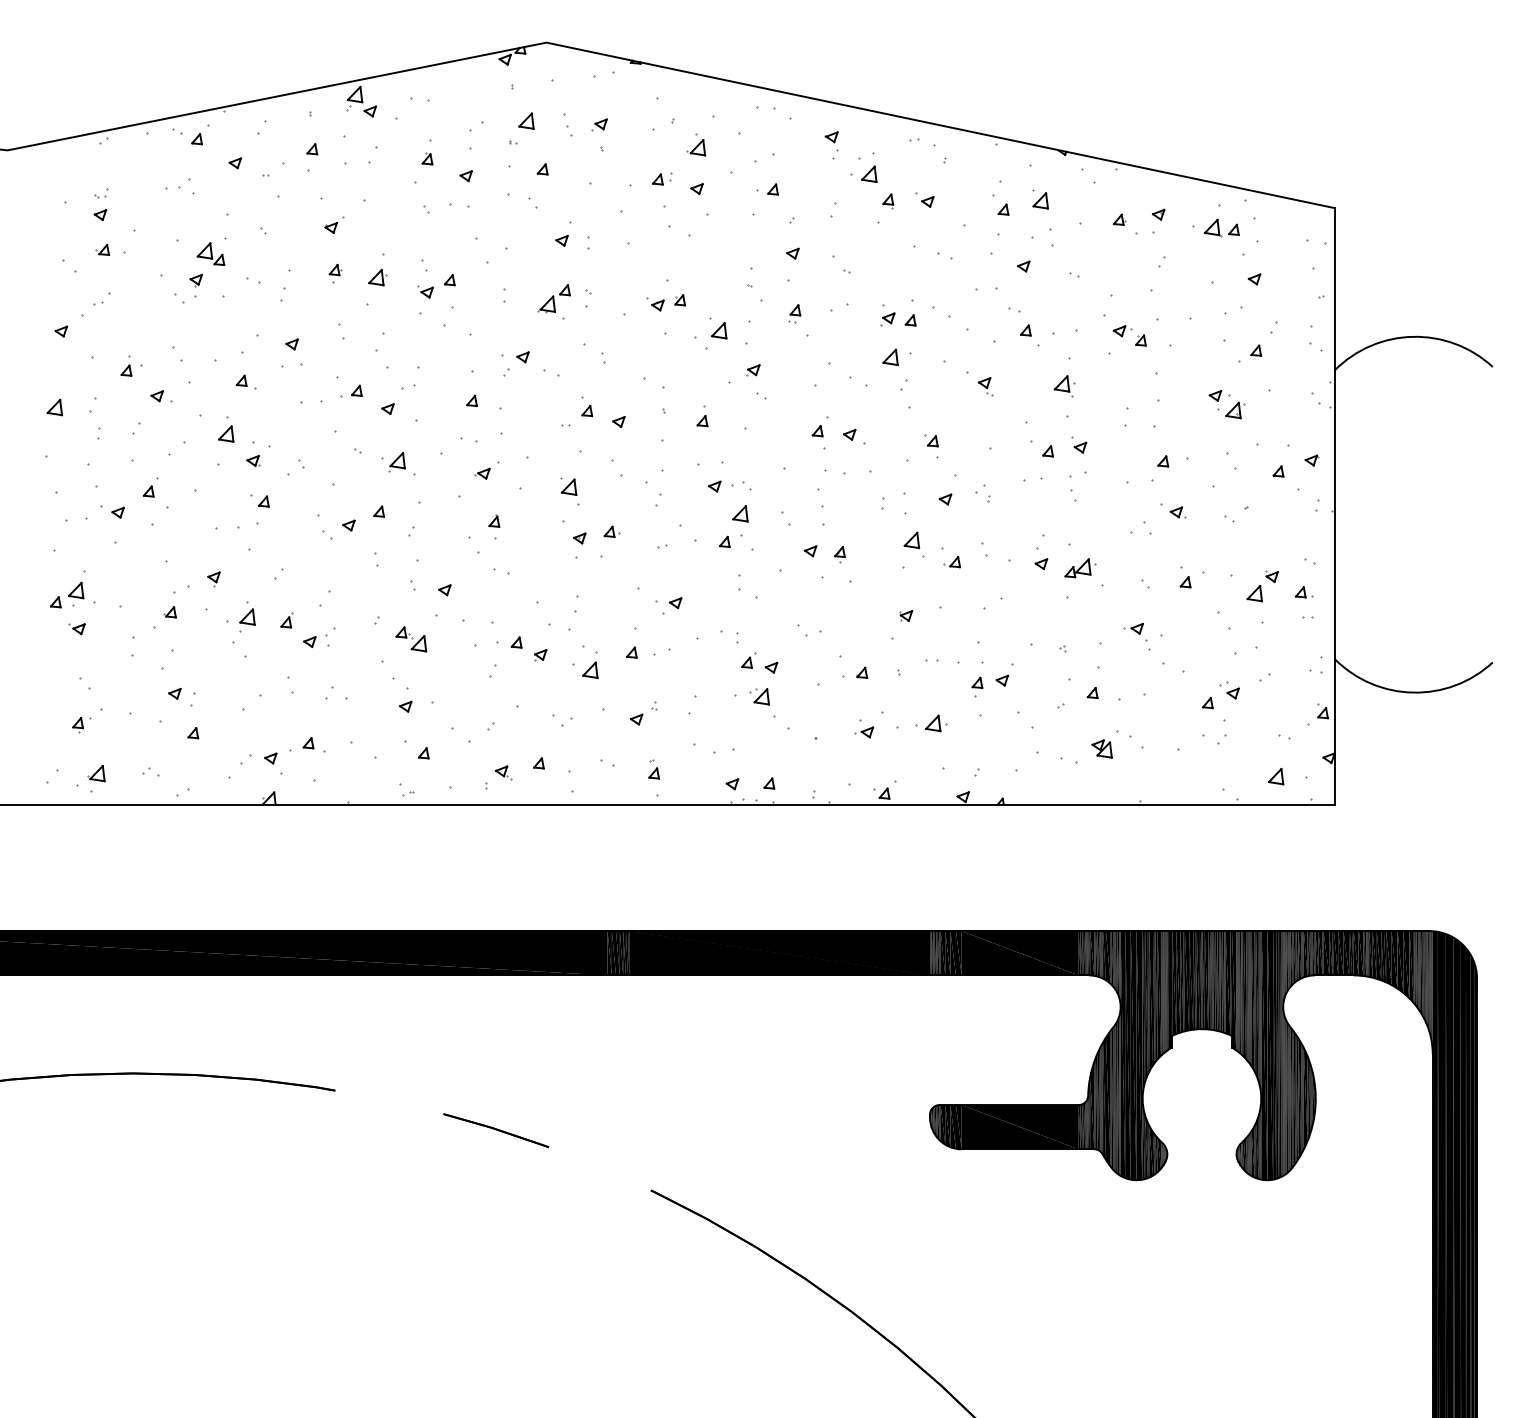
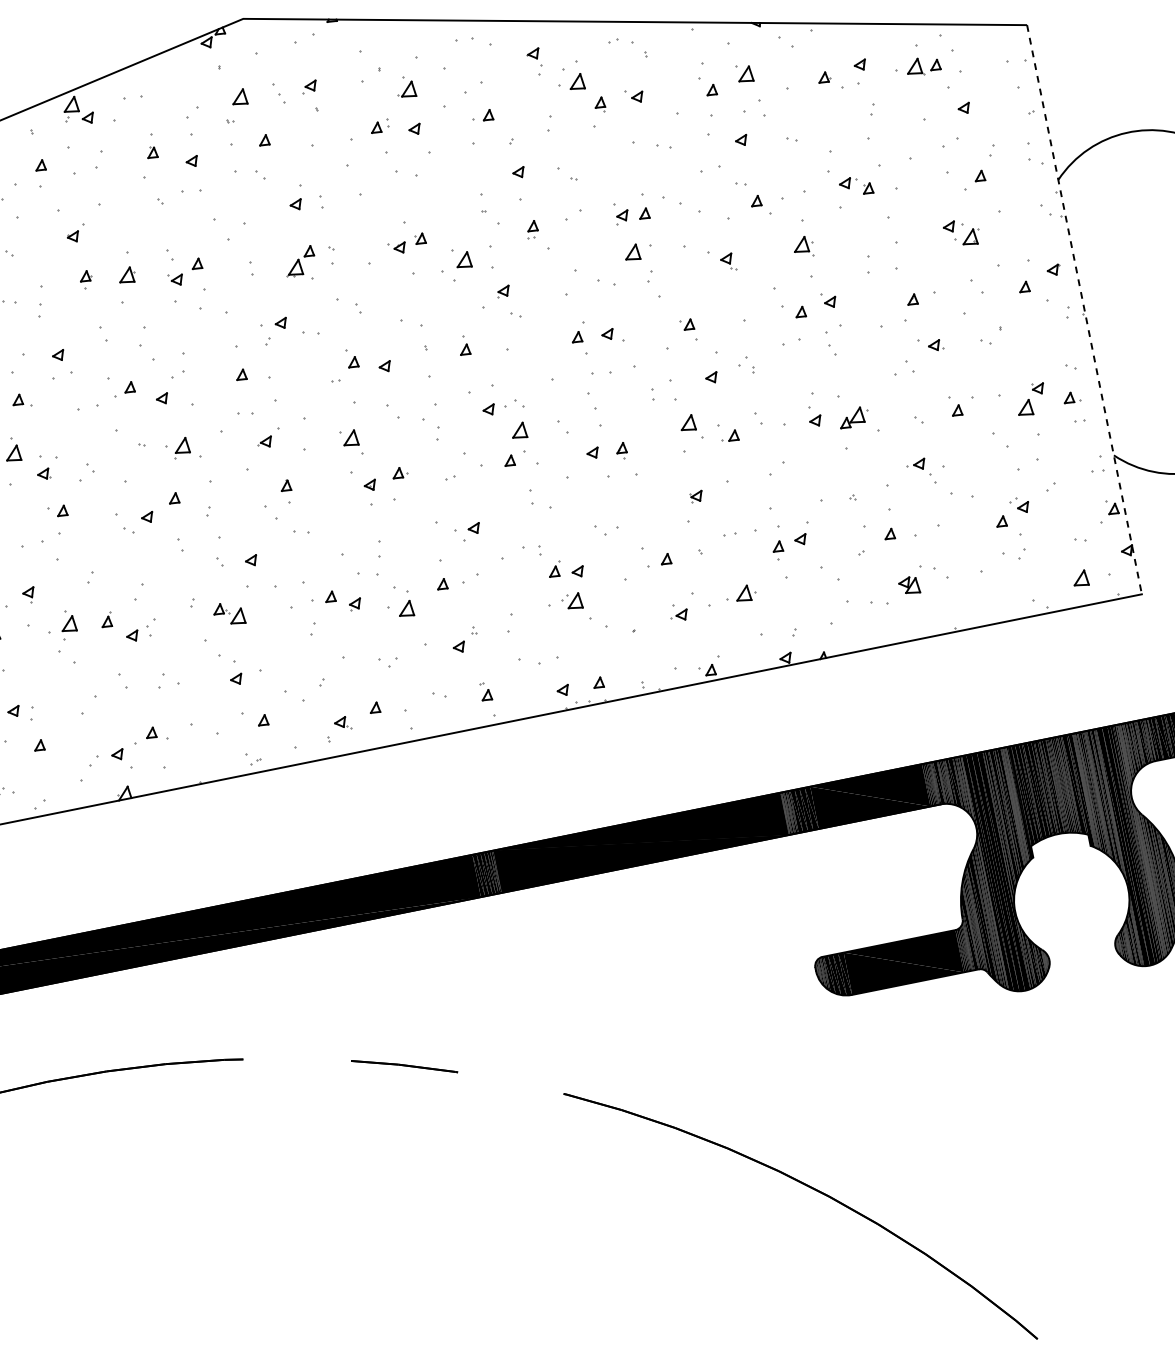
line: (1334, 506) -> (1084, 309), solid -> dashed

